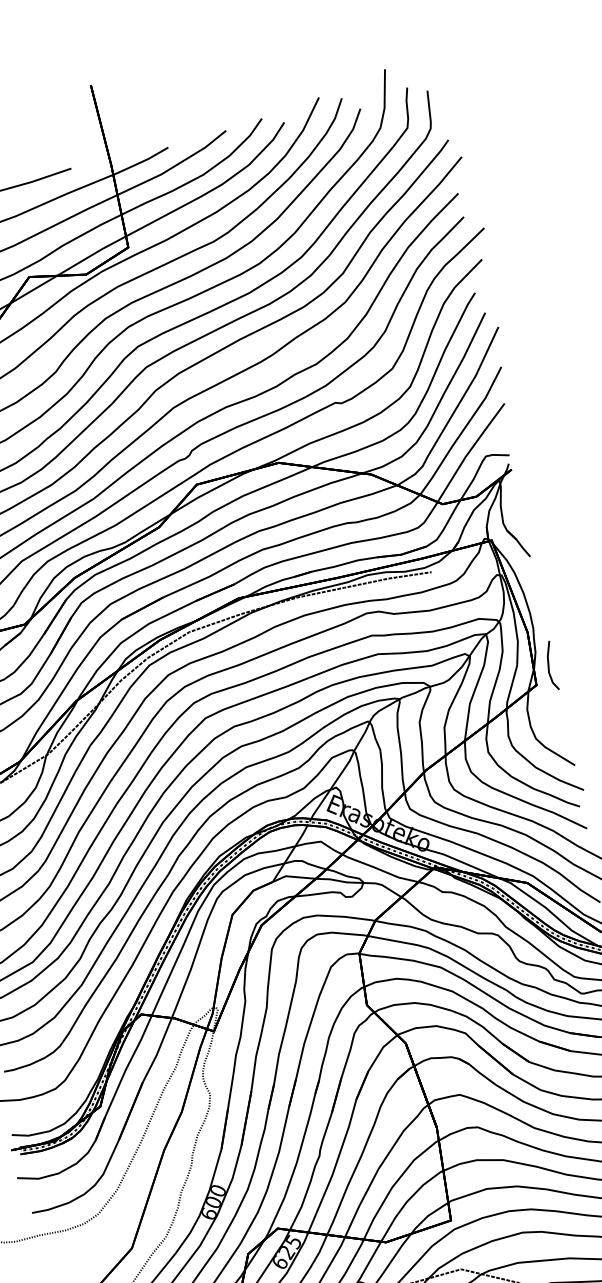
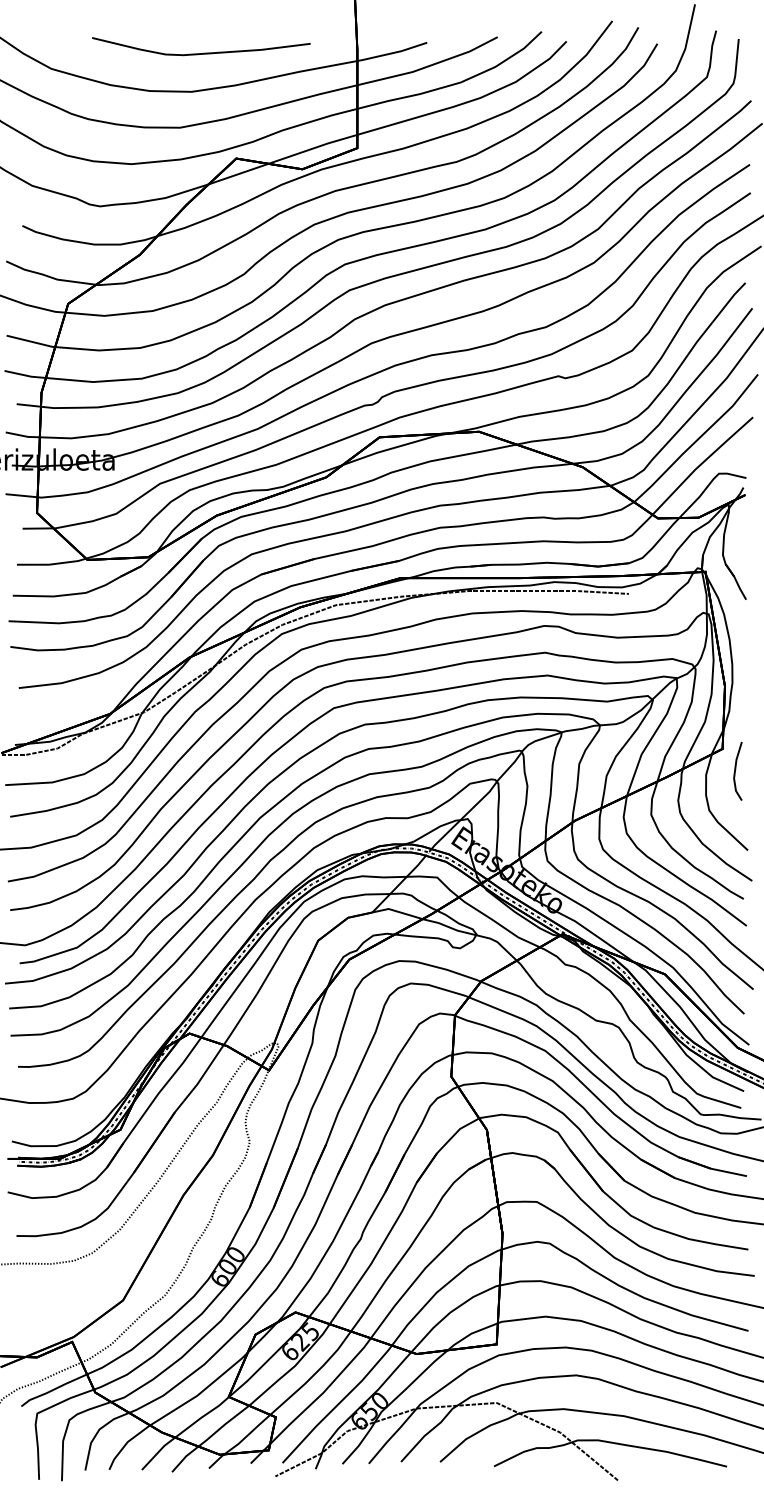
line: (549, 664) -> (736, 769), moved

